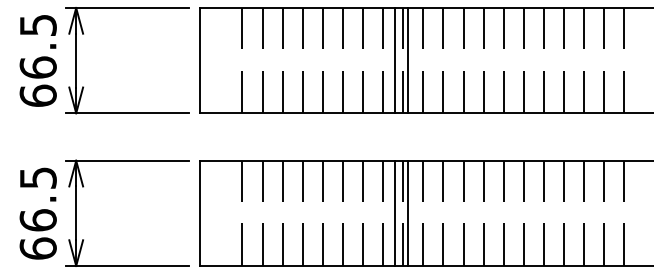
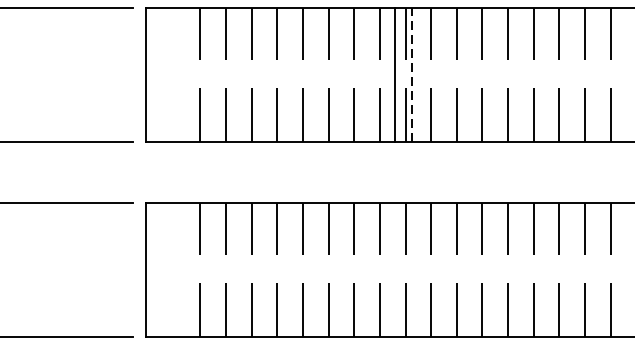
line: (408, 60) -> (412, 74), solid -> dashed
line: (395, 212) -> (395, 268), removed
line: (408, 212) -> (412, 268), removed

